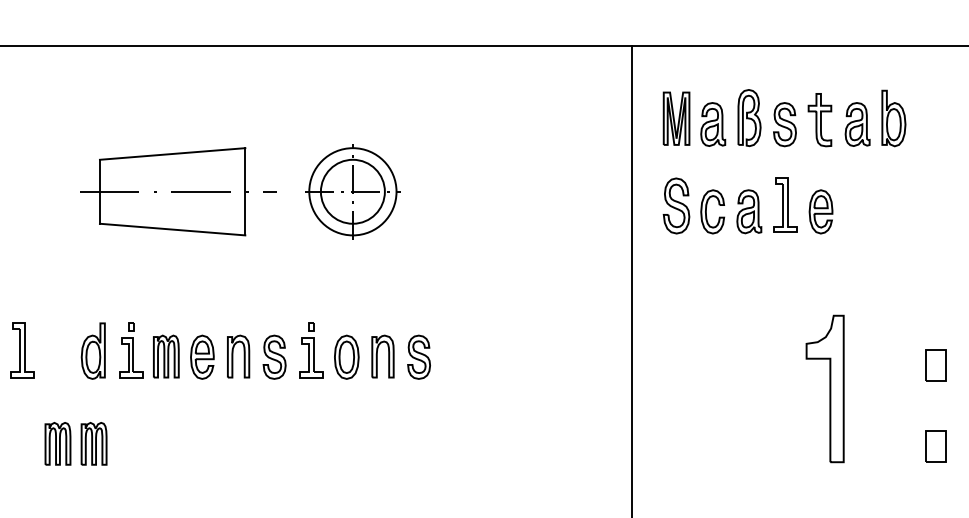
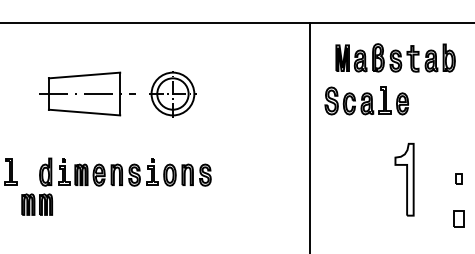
part: (784, 117) -> (395, 57), moved
part: (935, 364) -> (458, 178), size x0.6
part: (825, 388) -> (404, 179), moved
part: (74, 443) -> (36, 204), moved

